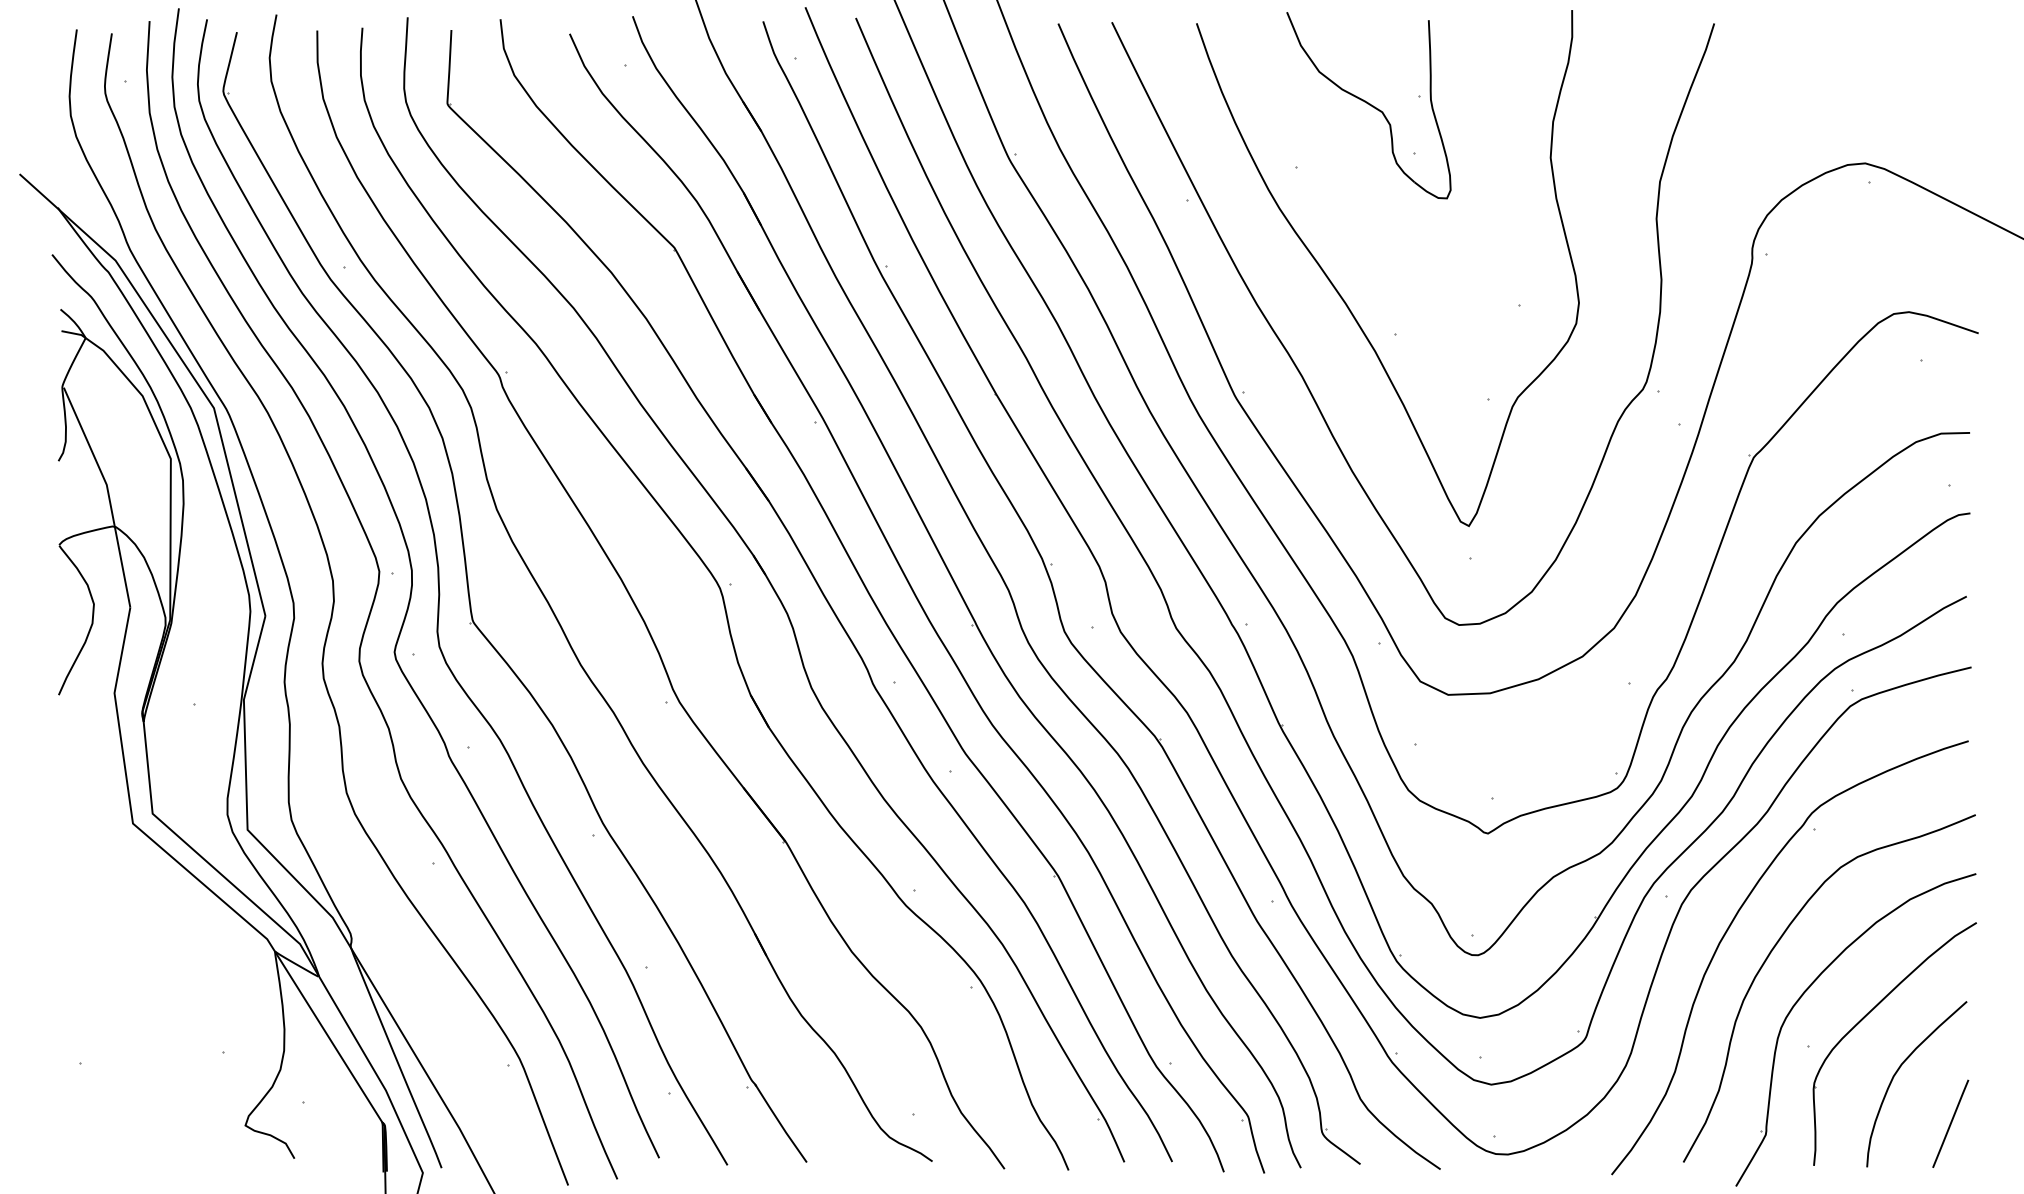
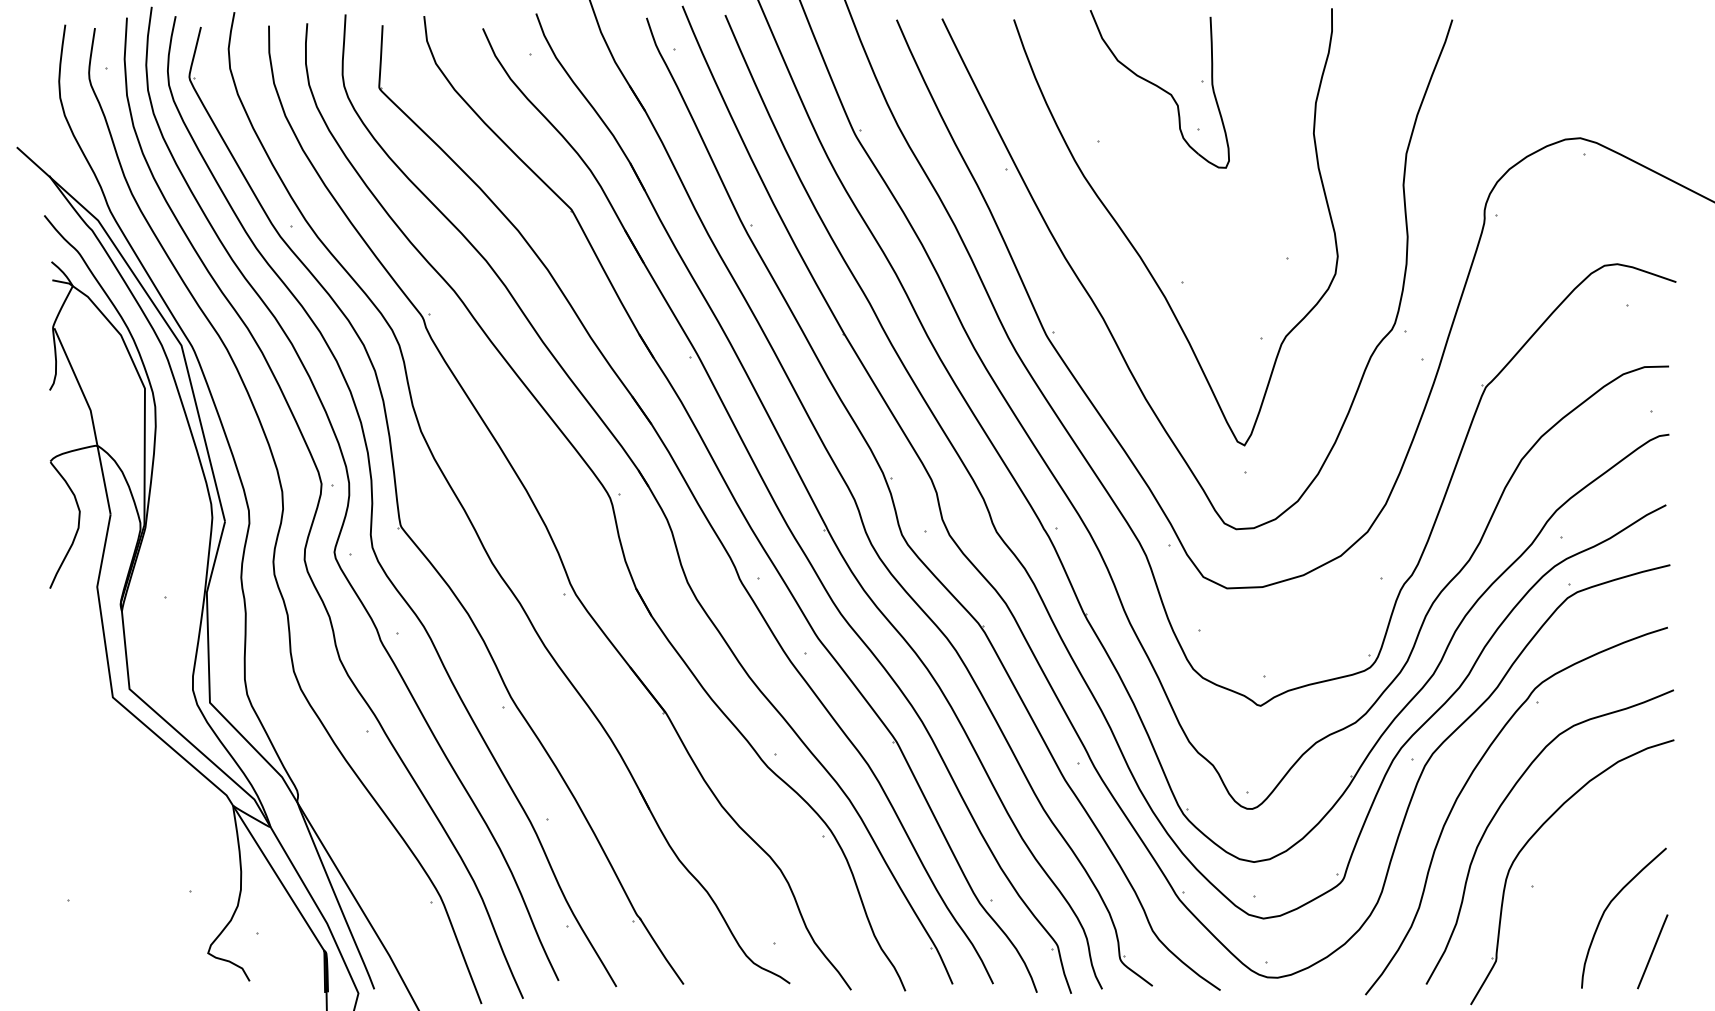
part: (1867, 1015) -> (1582, 860), removed

